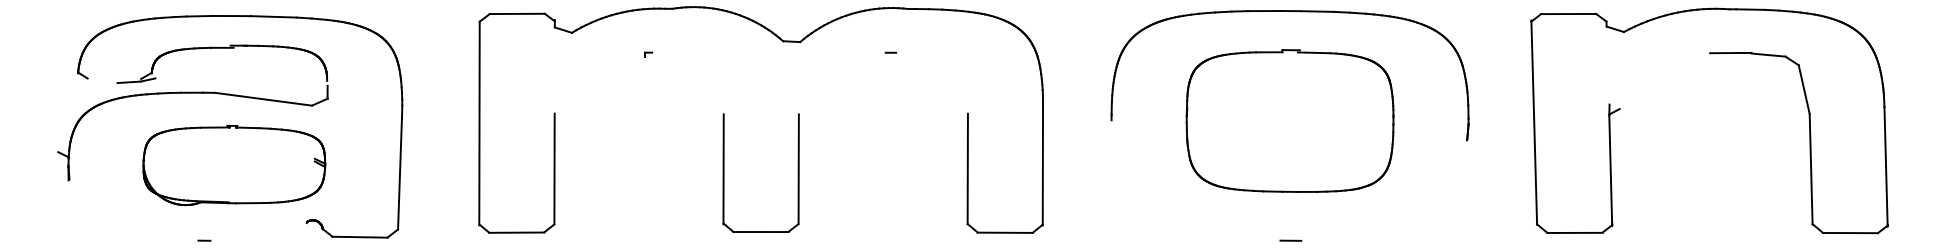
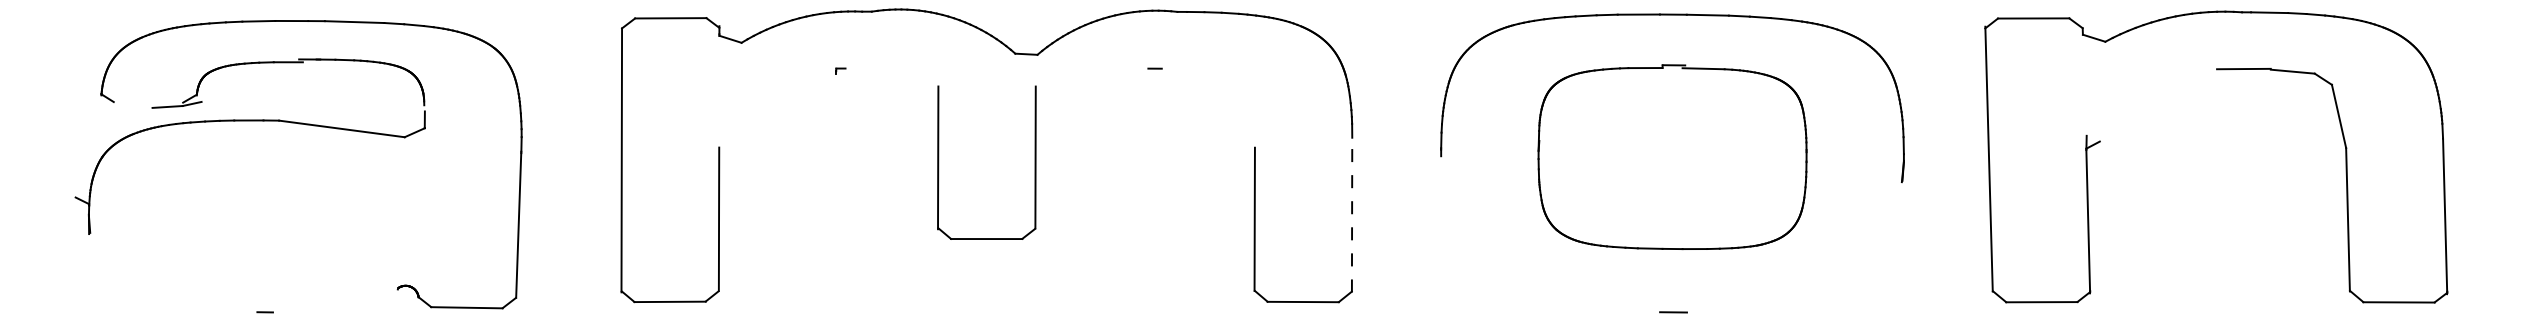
part: (233, 165) -> (303, 214), removed
line: (1043, 165) -> (1352, 214), solid -> dashed
part: (724, 172) -> (939, 162), moved

